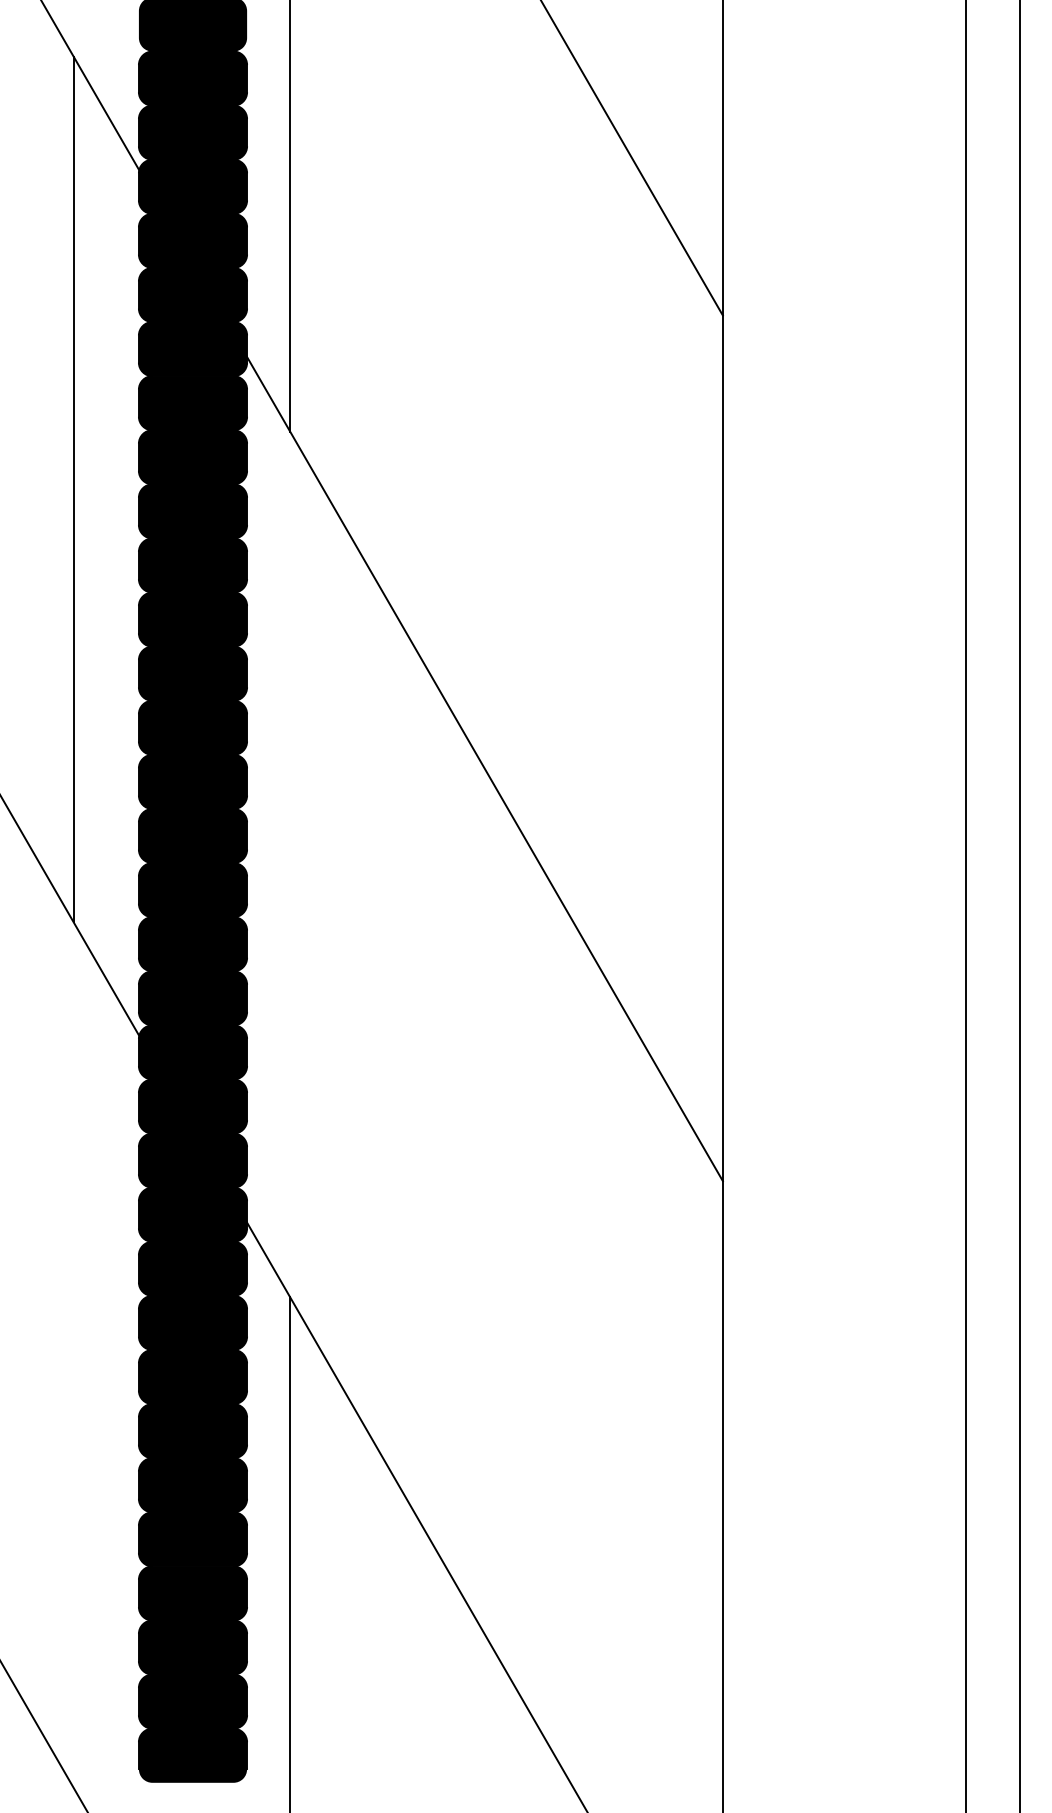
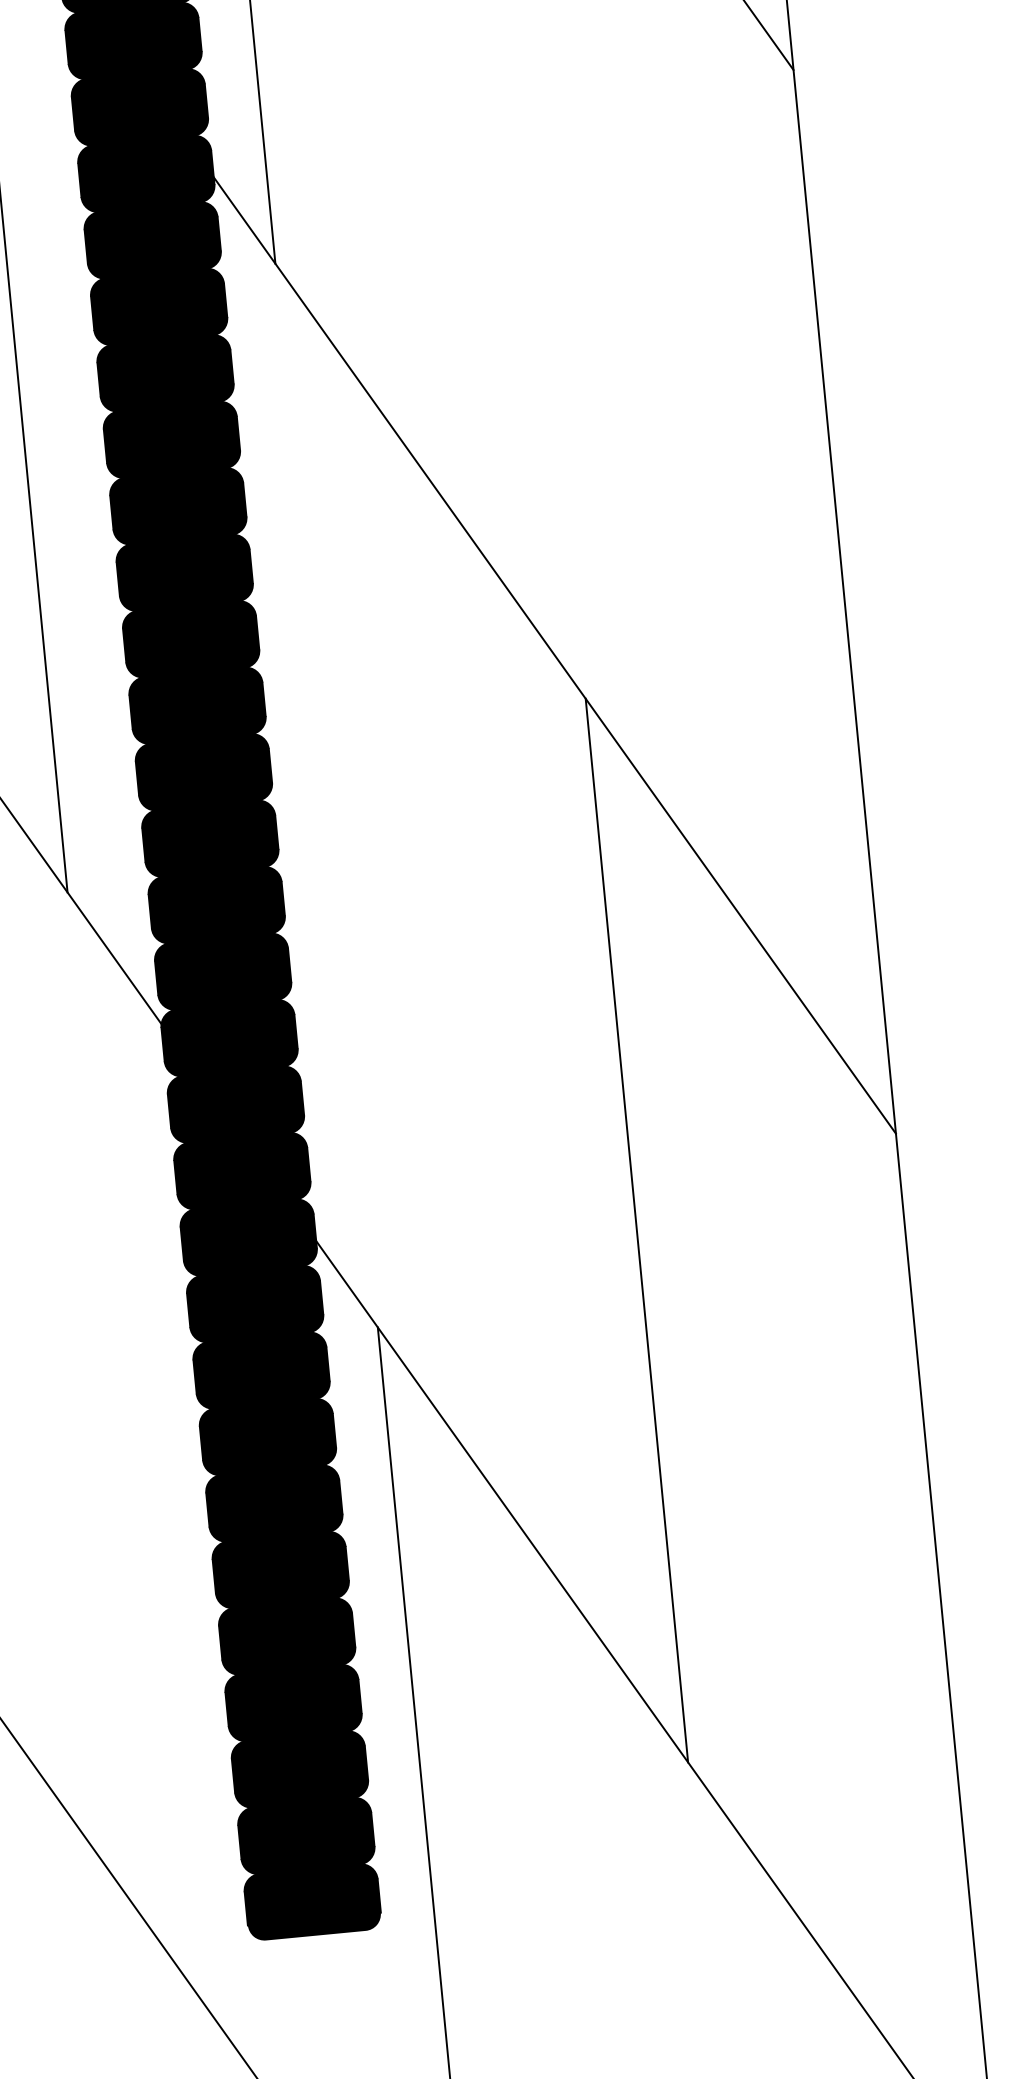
line: (506, 1238) -> (636, 1229), added

